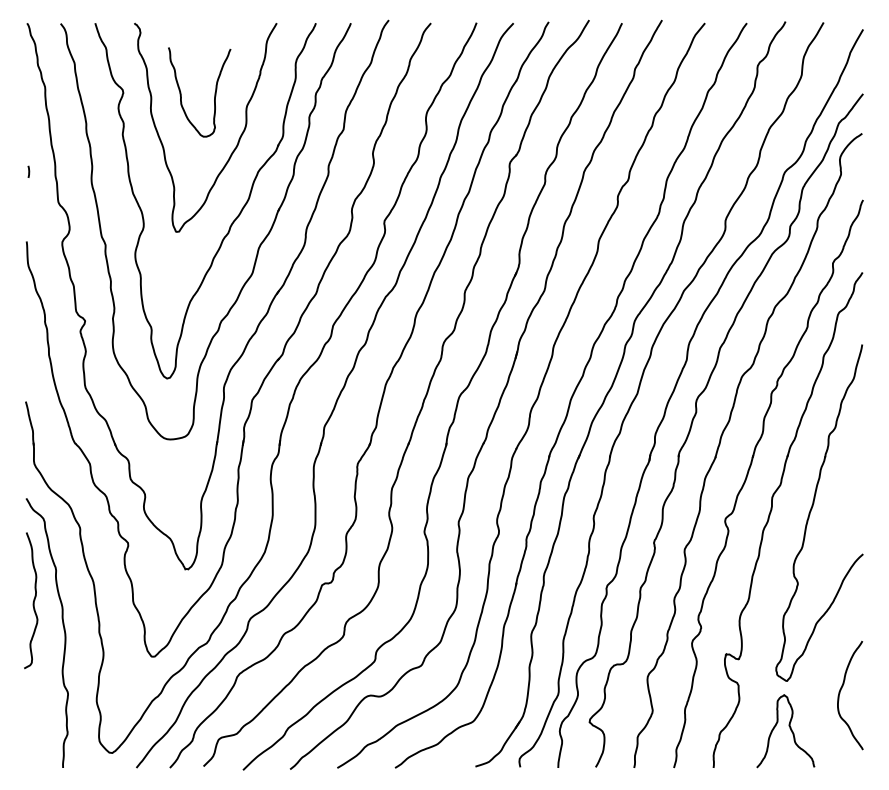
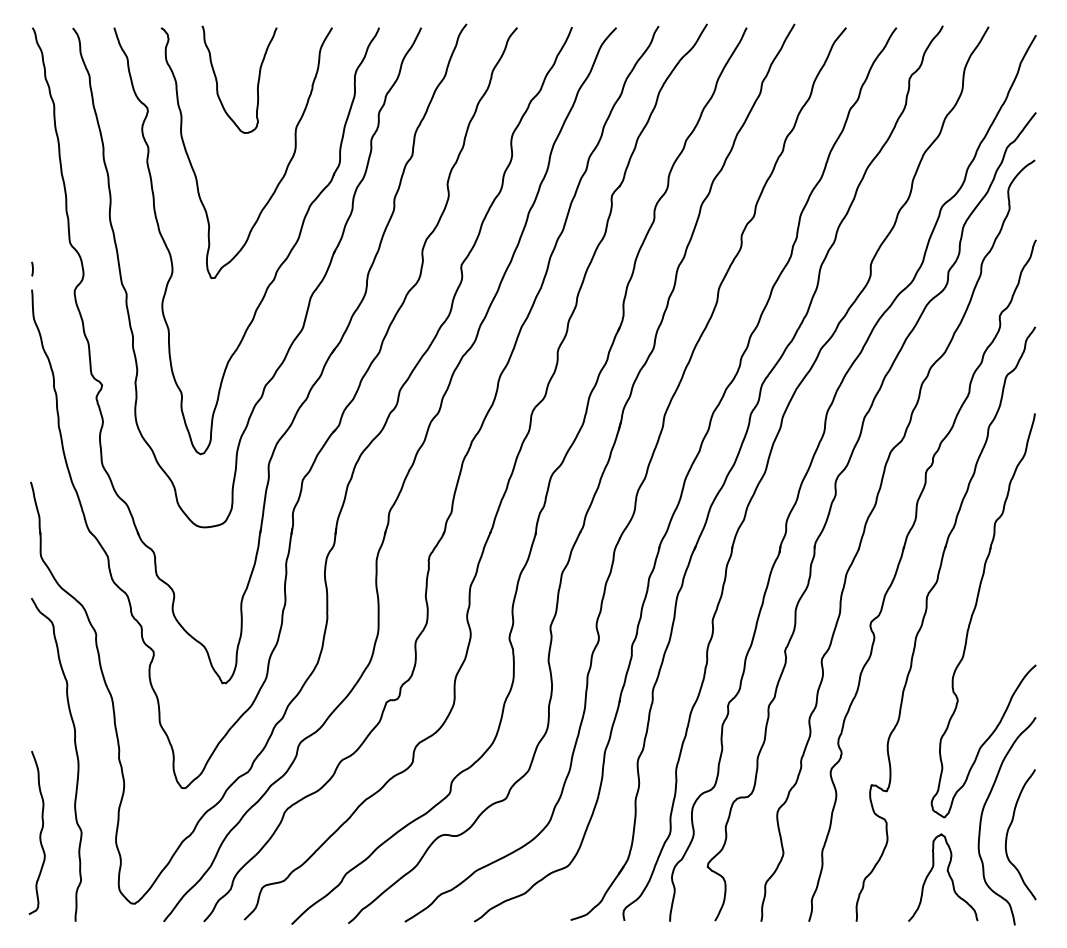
curve: (214, 93) -> (257, 81), moved
line: (28, 171) -> (32, 268), moved
curve: (32, 601) -> (39, 833), moved
curve: (818, 681) -> (982, 817), added

